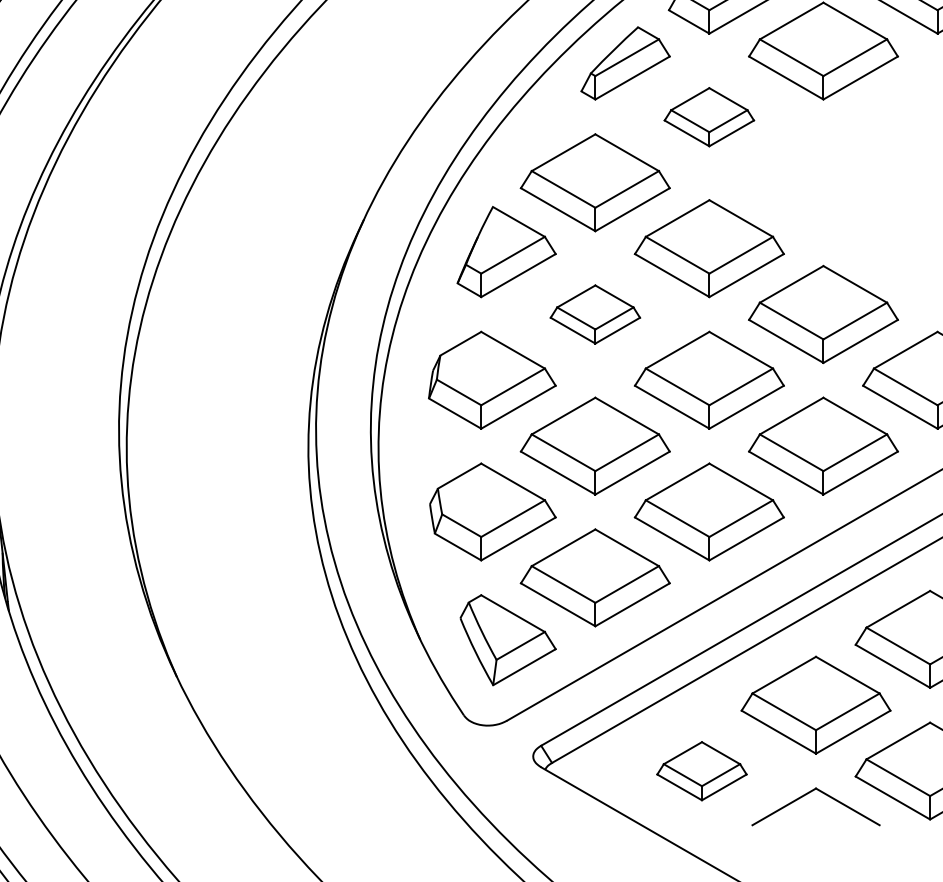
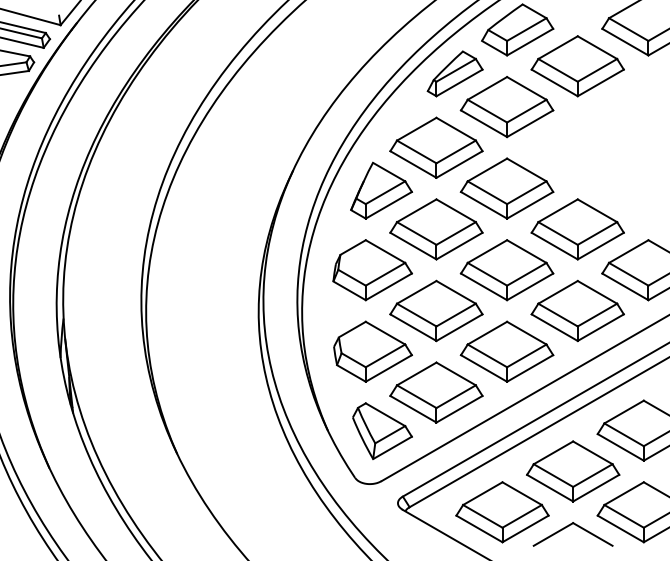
part: (708, 117) -> (506, 107), size x1.67
part: (595, 314) -> (436, 229), size x1.67
part: (701, 771) -> (502, 512), size x1.67

